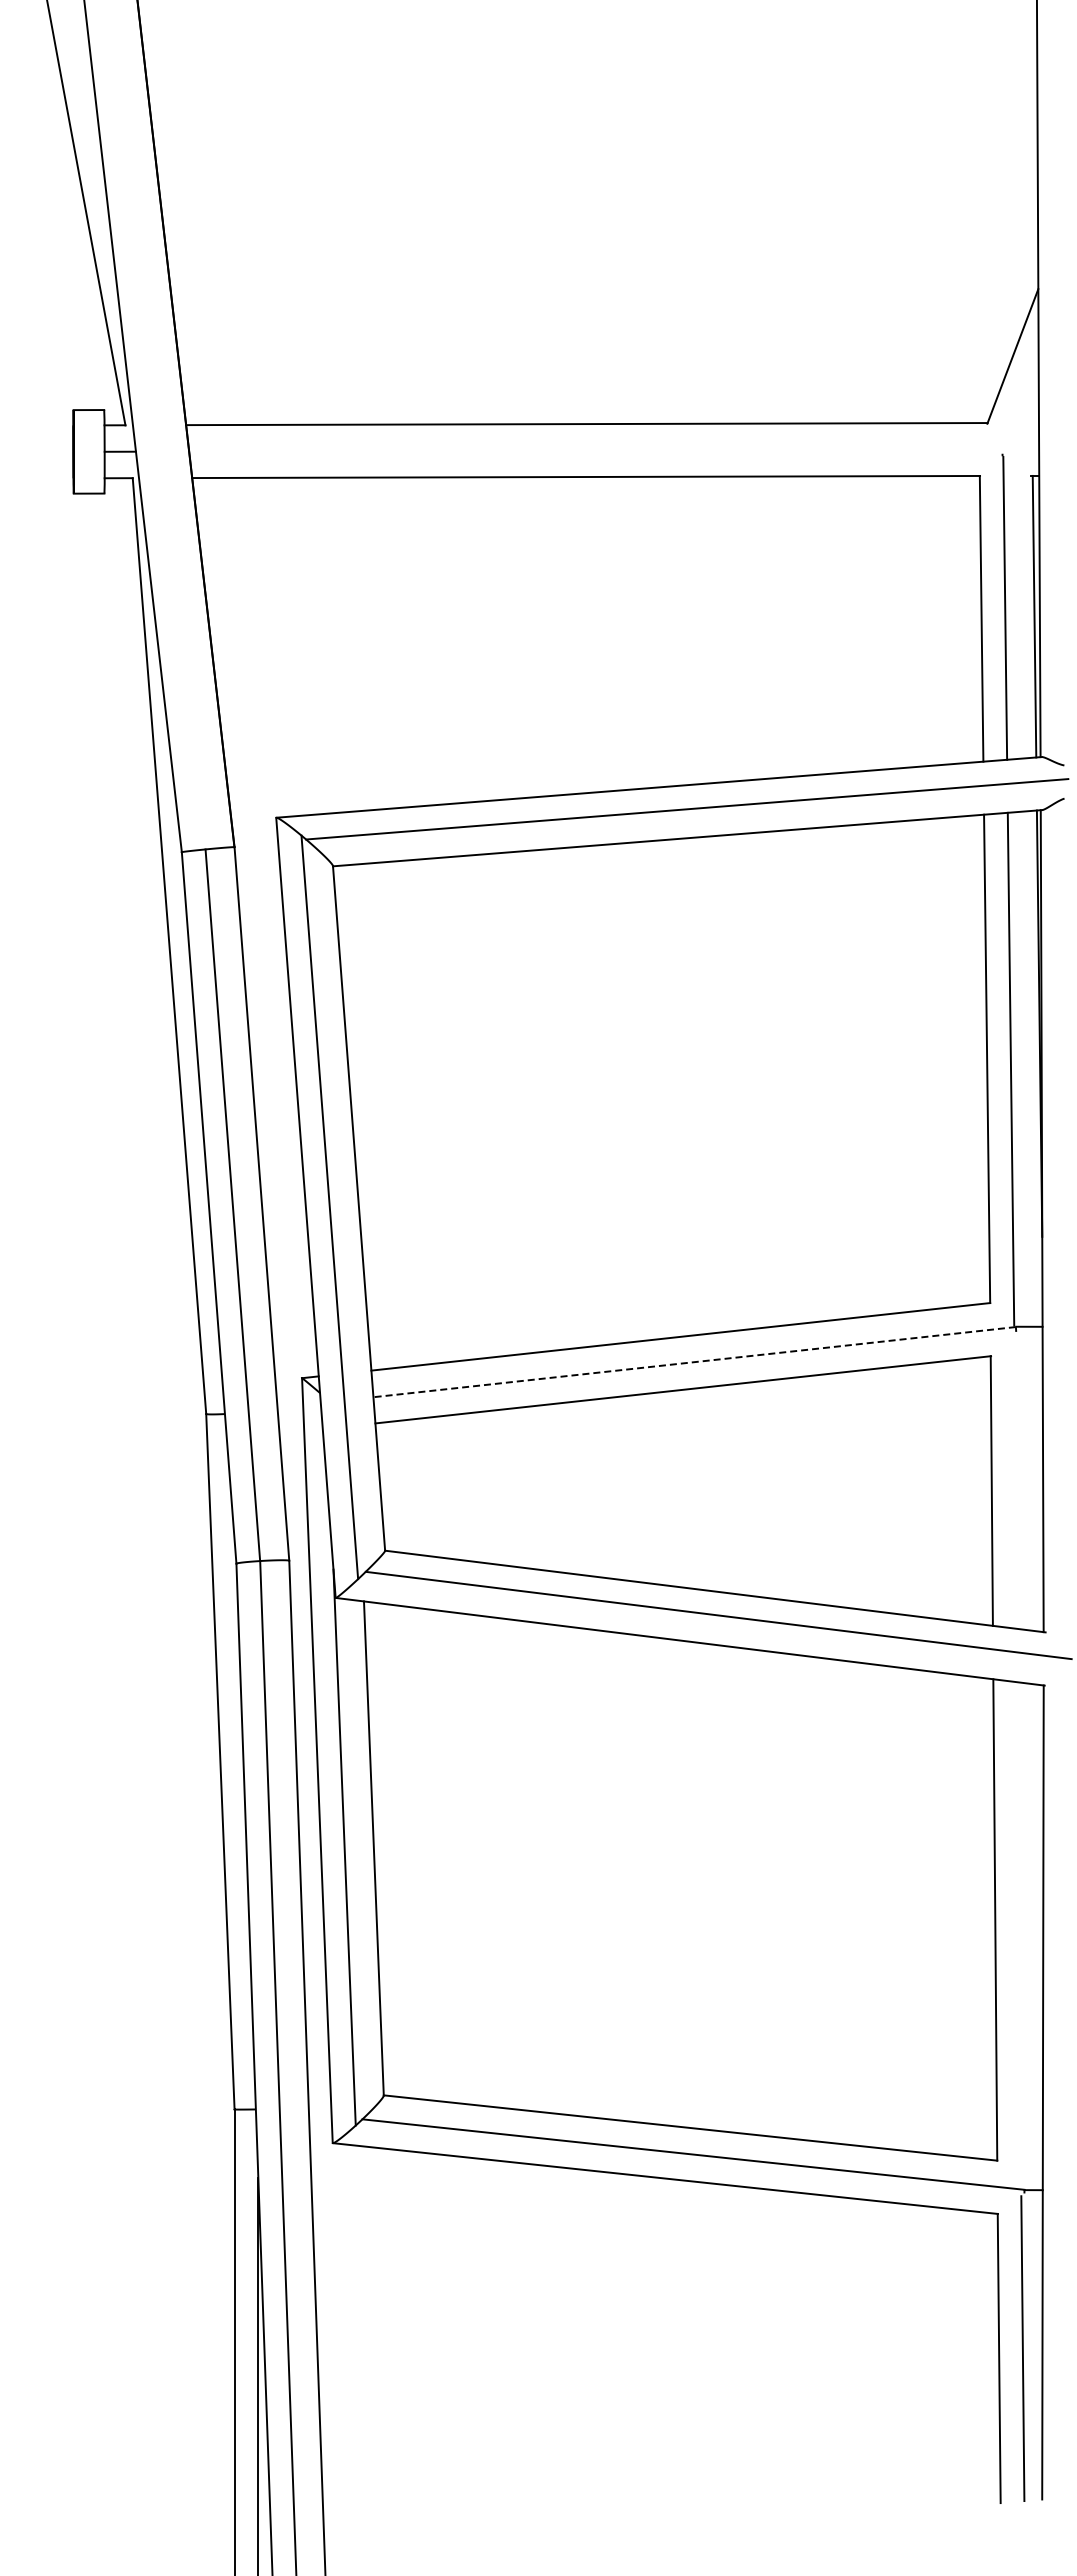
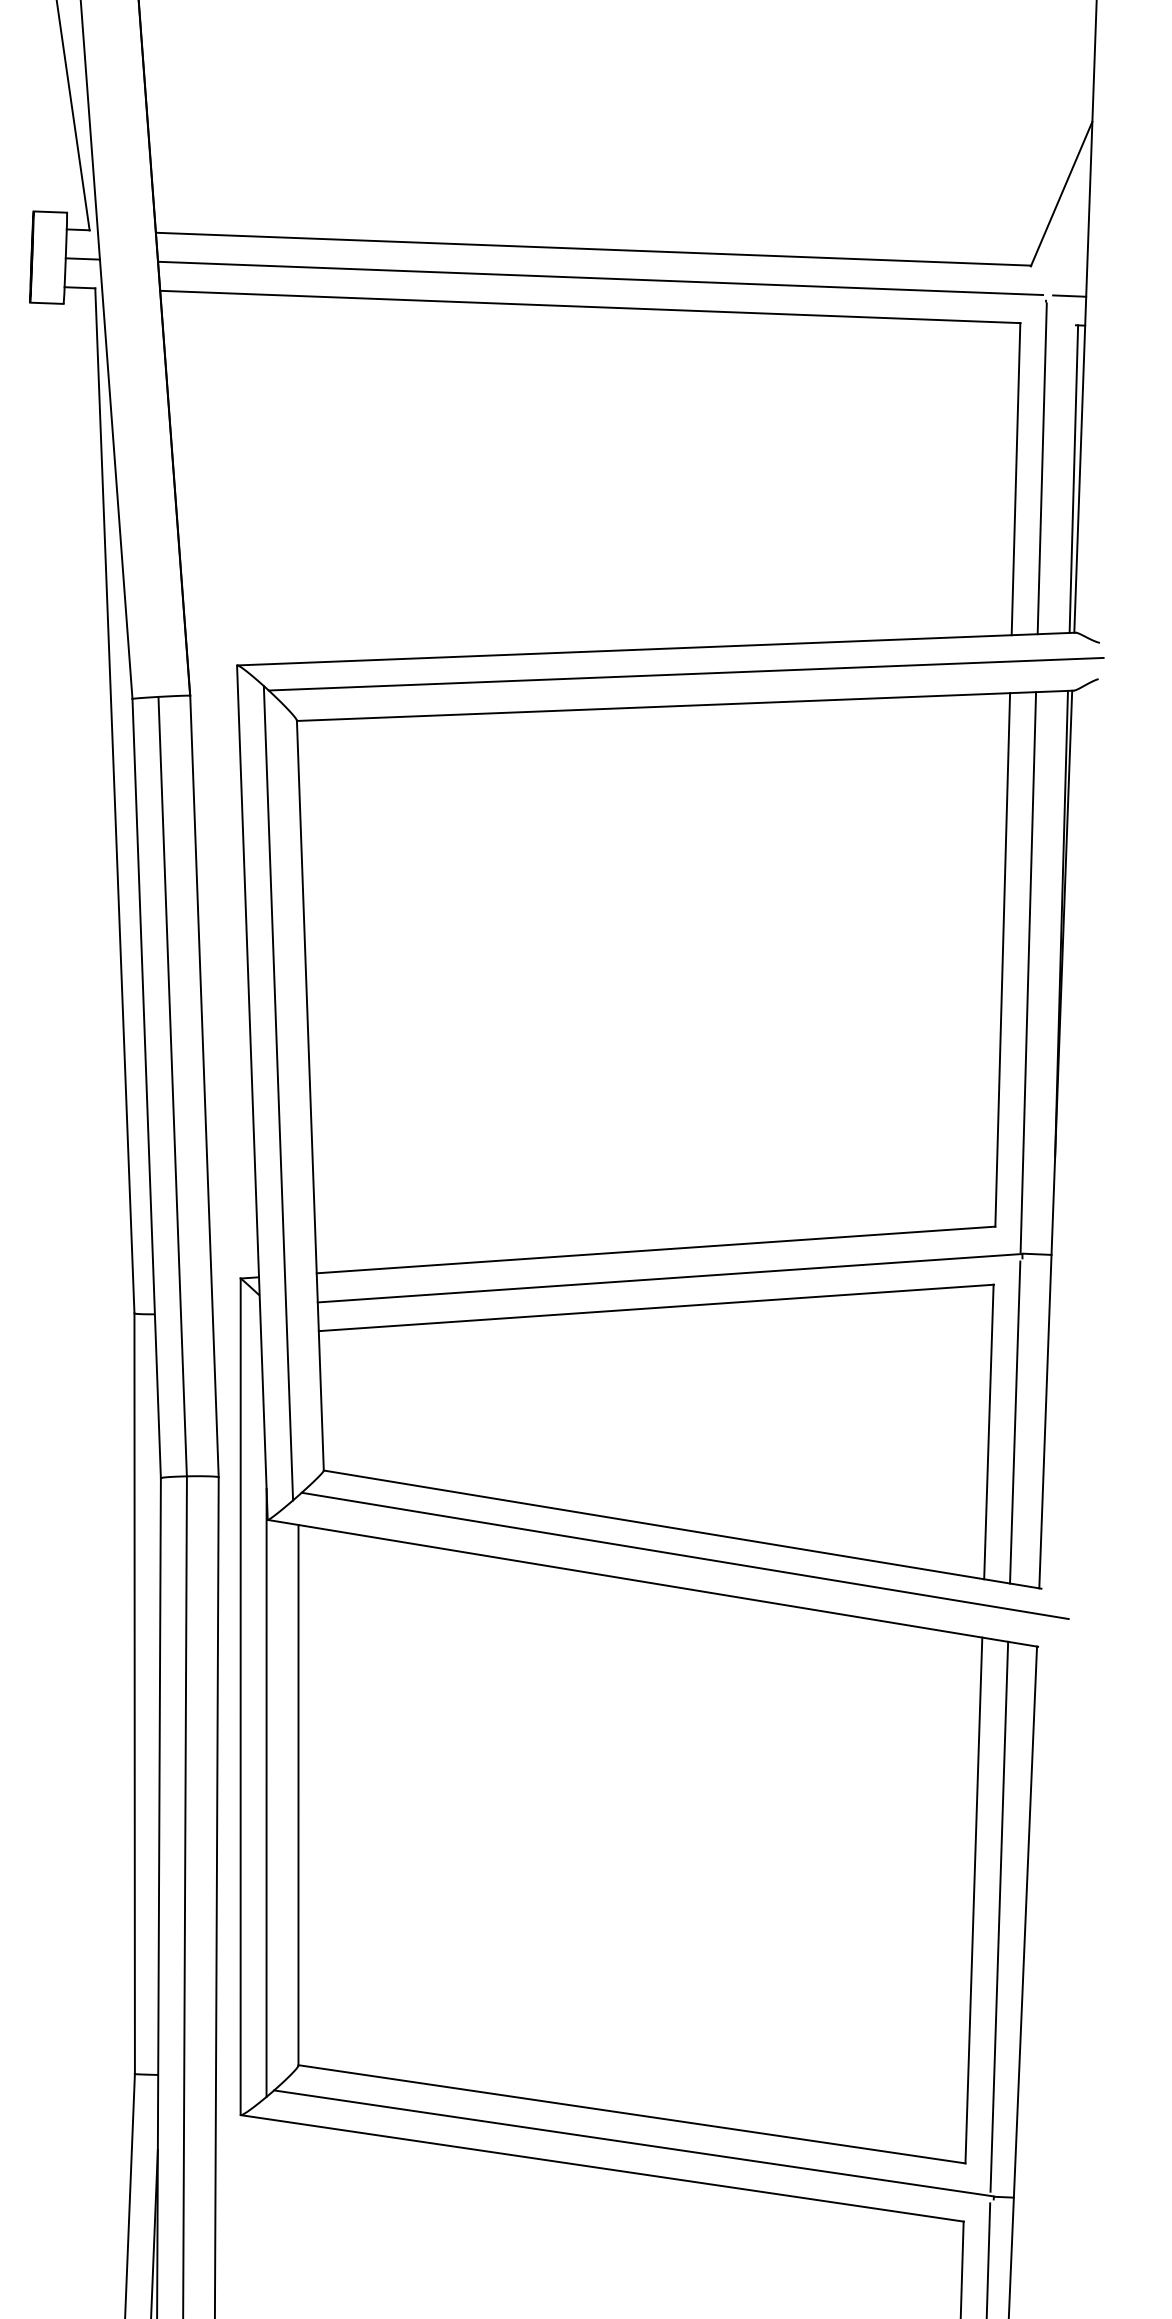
line: (1023, 449) -> (1069, 296), added
line: (594, 450) -> (600, 278), added
line: (694, 1362) -> (669, 1278), dashed -> solid
line: (1015, 1481) -> (1015, 1422), added
line: (1019, 1933) -> (999, 1916), added

